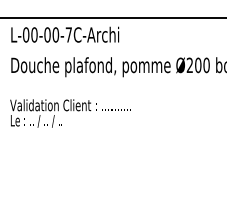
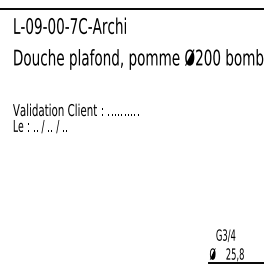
text: (33, 35) -> (37, 26), L-00-00-7C-Archi -> L-09-00-7C-Archi
text: (70, 113) -> (75, 118), moved

